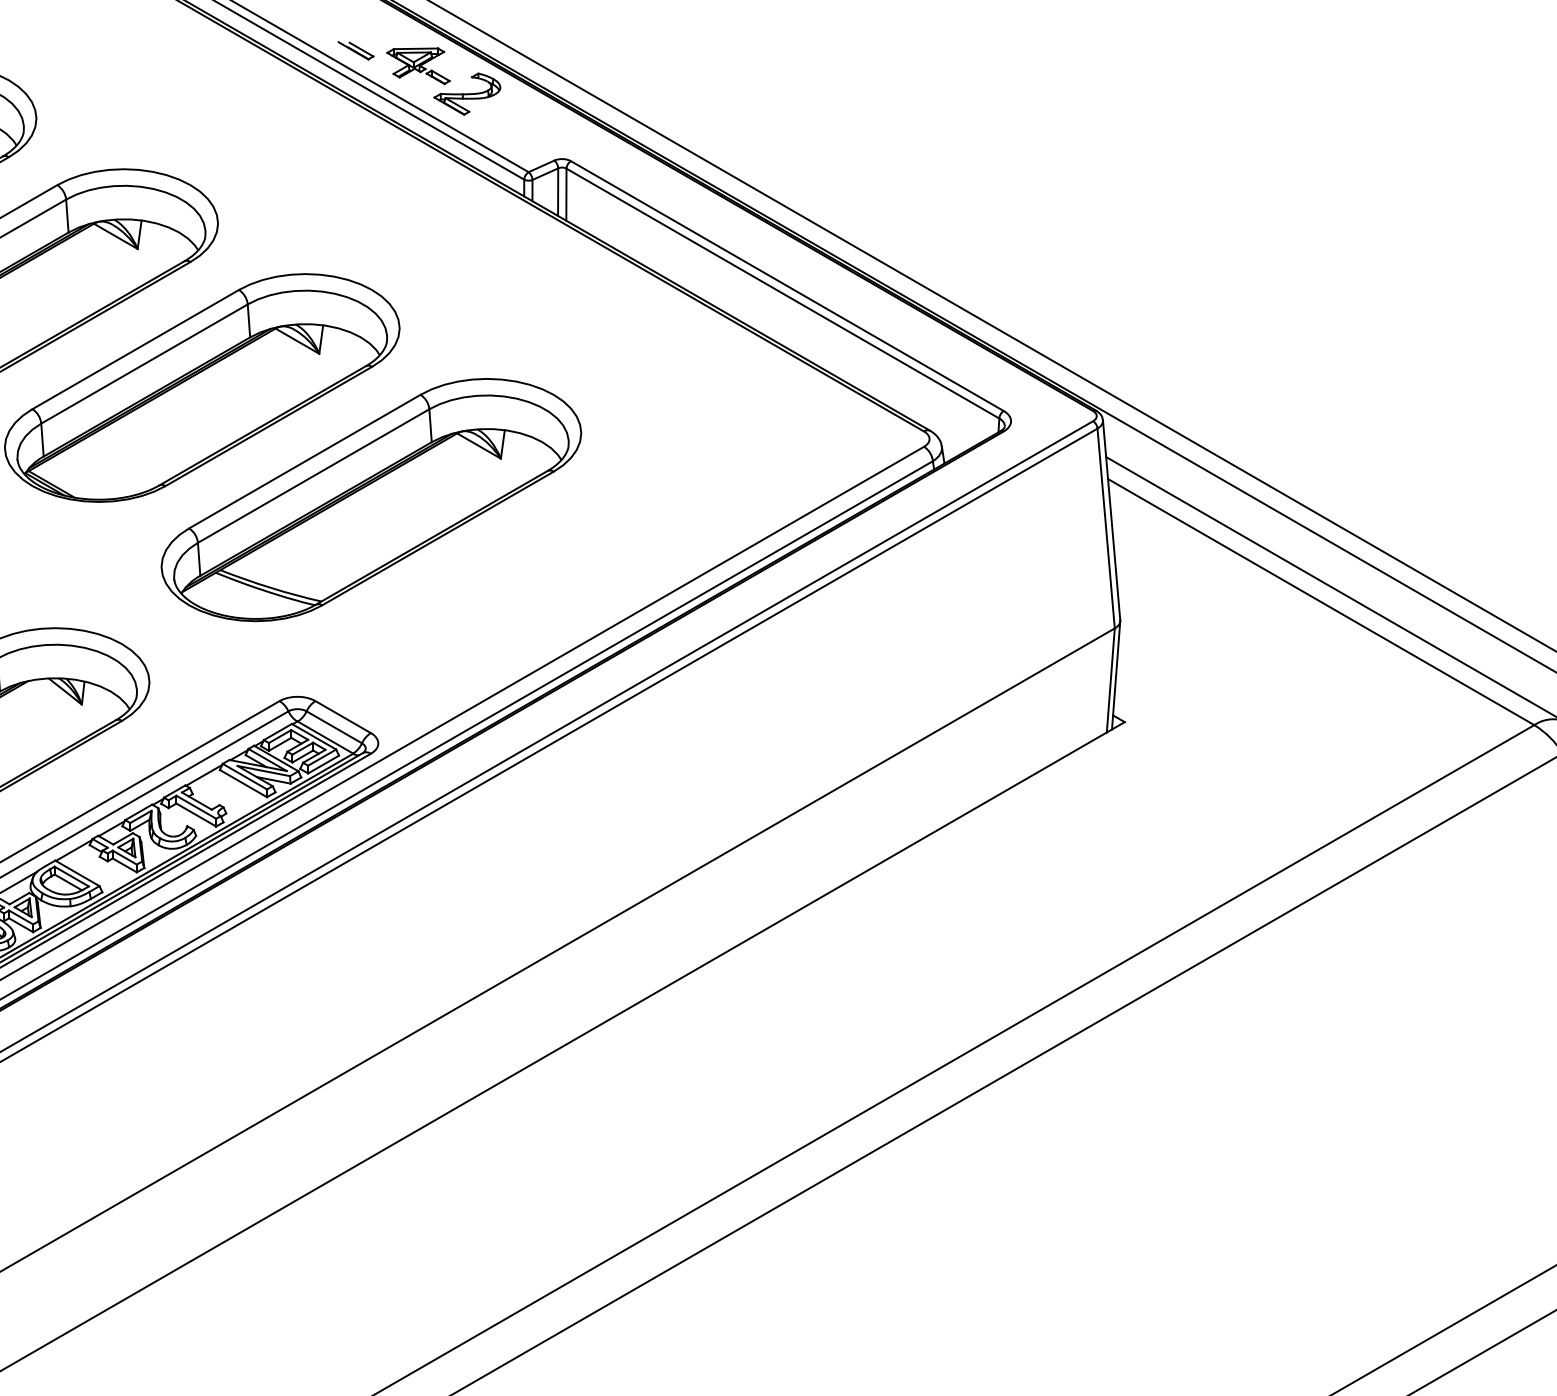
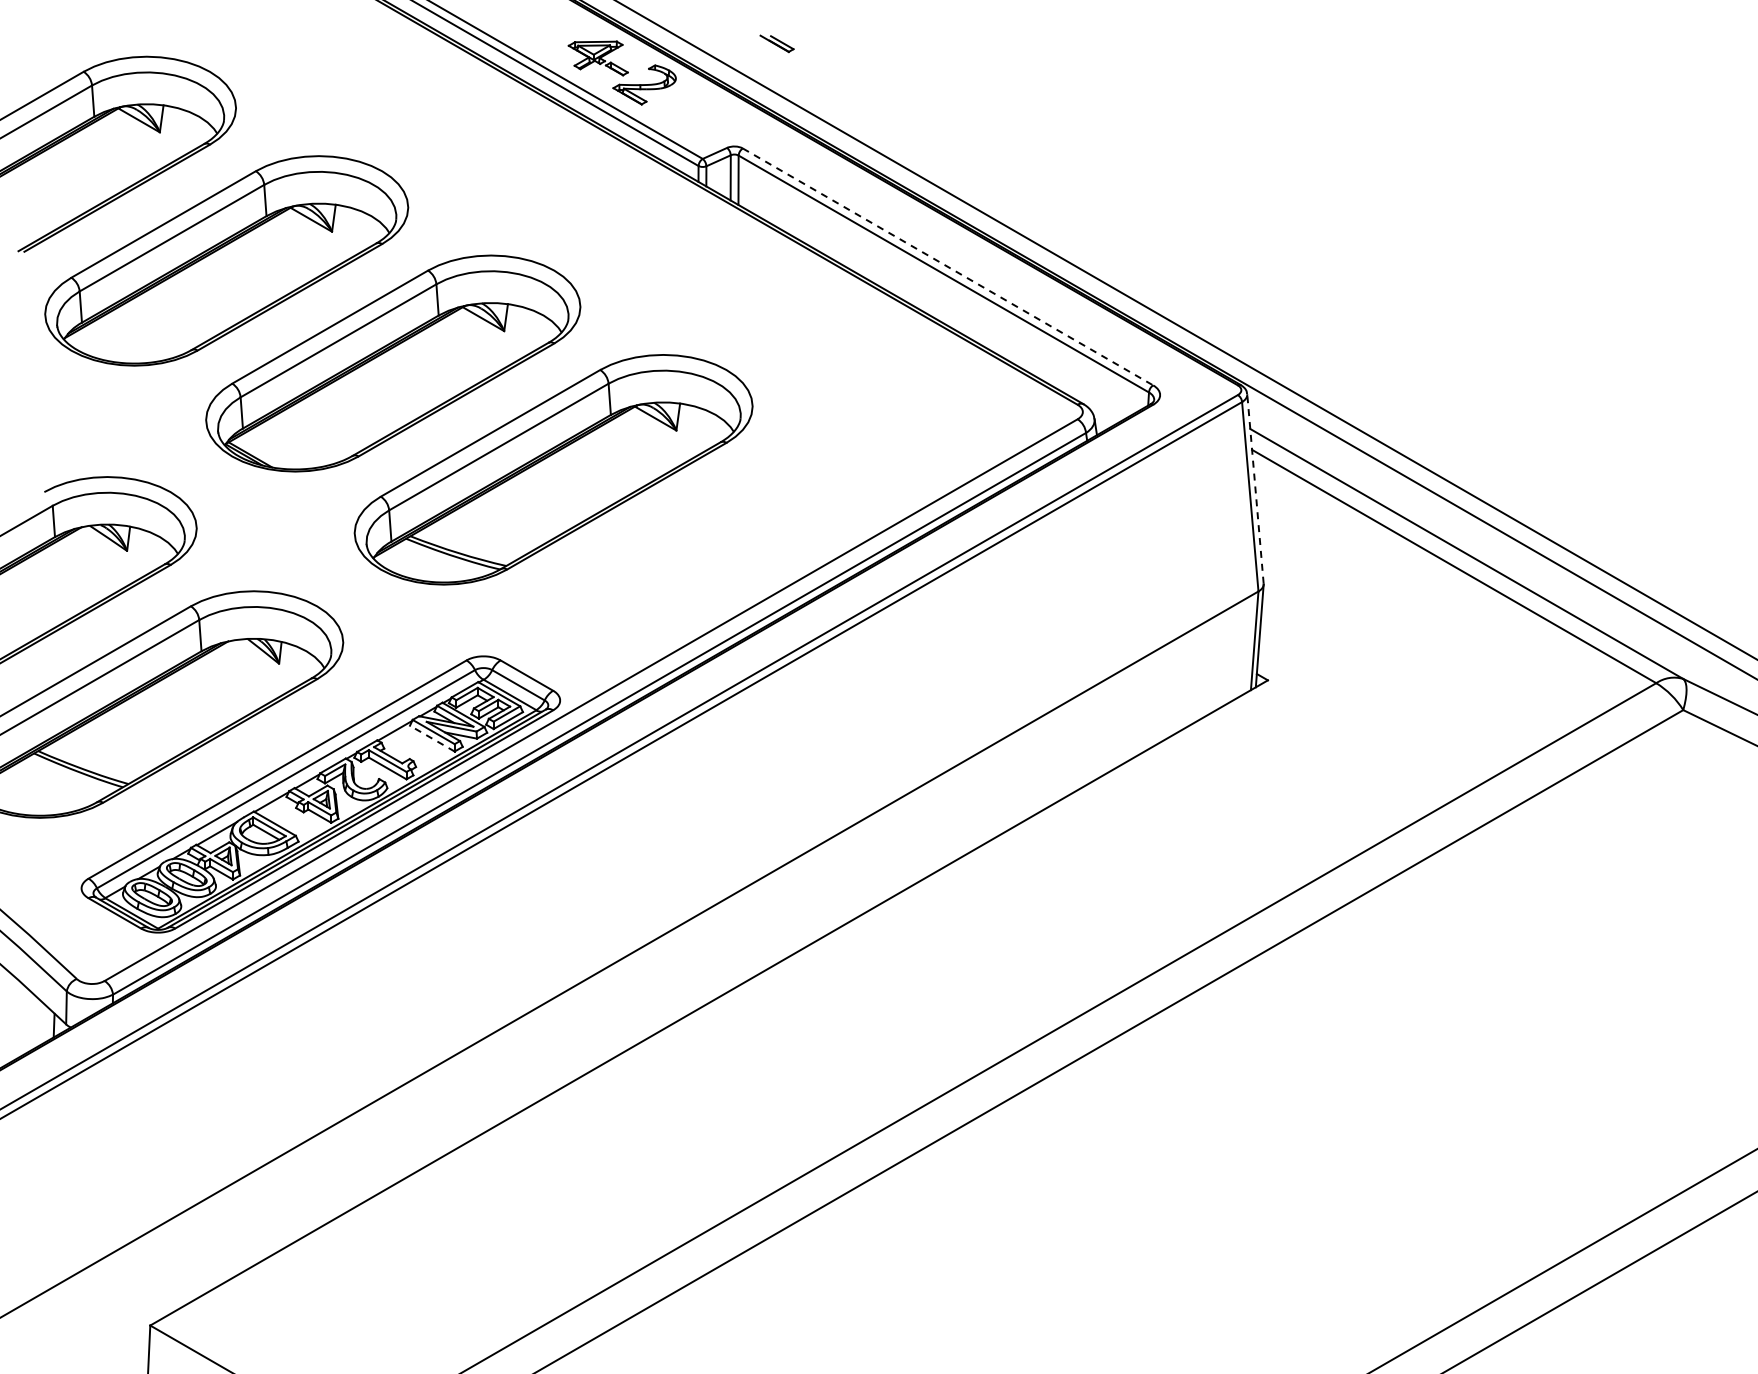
part: (355, 50) -> (776, 43), moved
line: (787, 285) -> (948, 266), solid -> dashed
line: (1111, 519) -> (1255, 488), solid -> dashed
line: (243, 783) -> (432, 738), solid -> dashed

